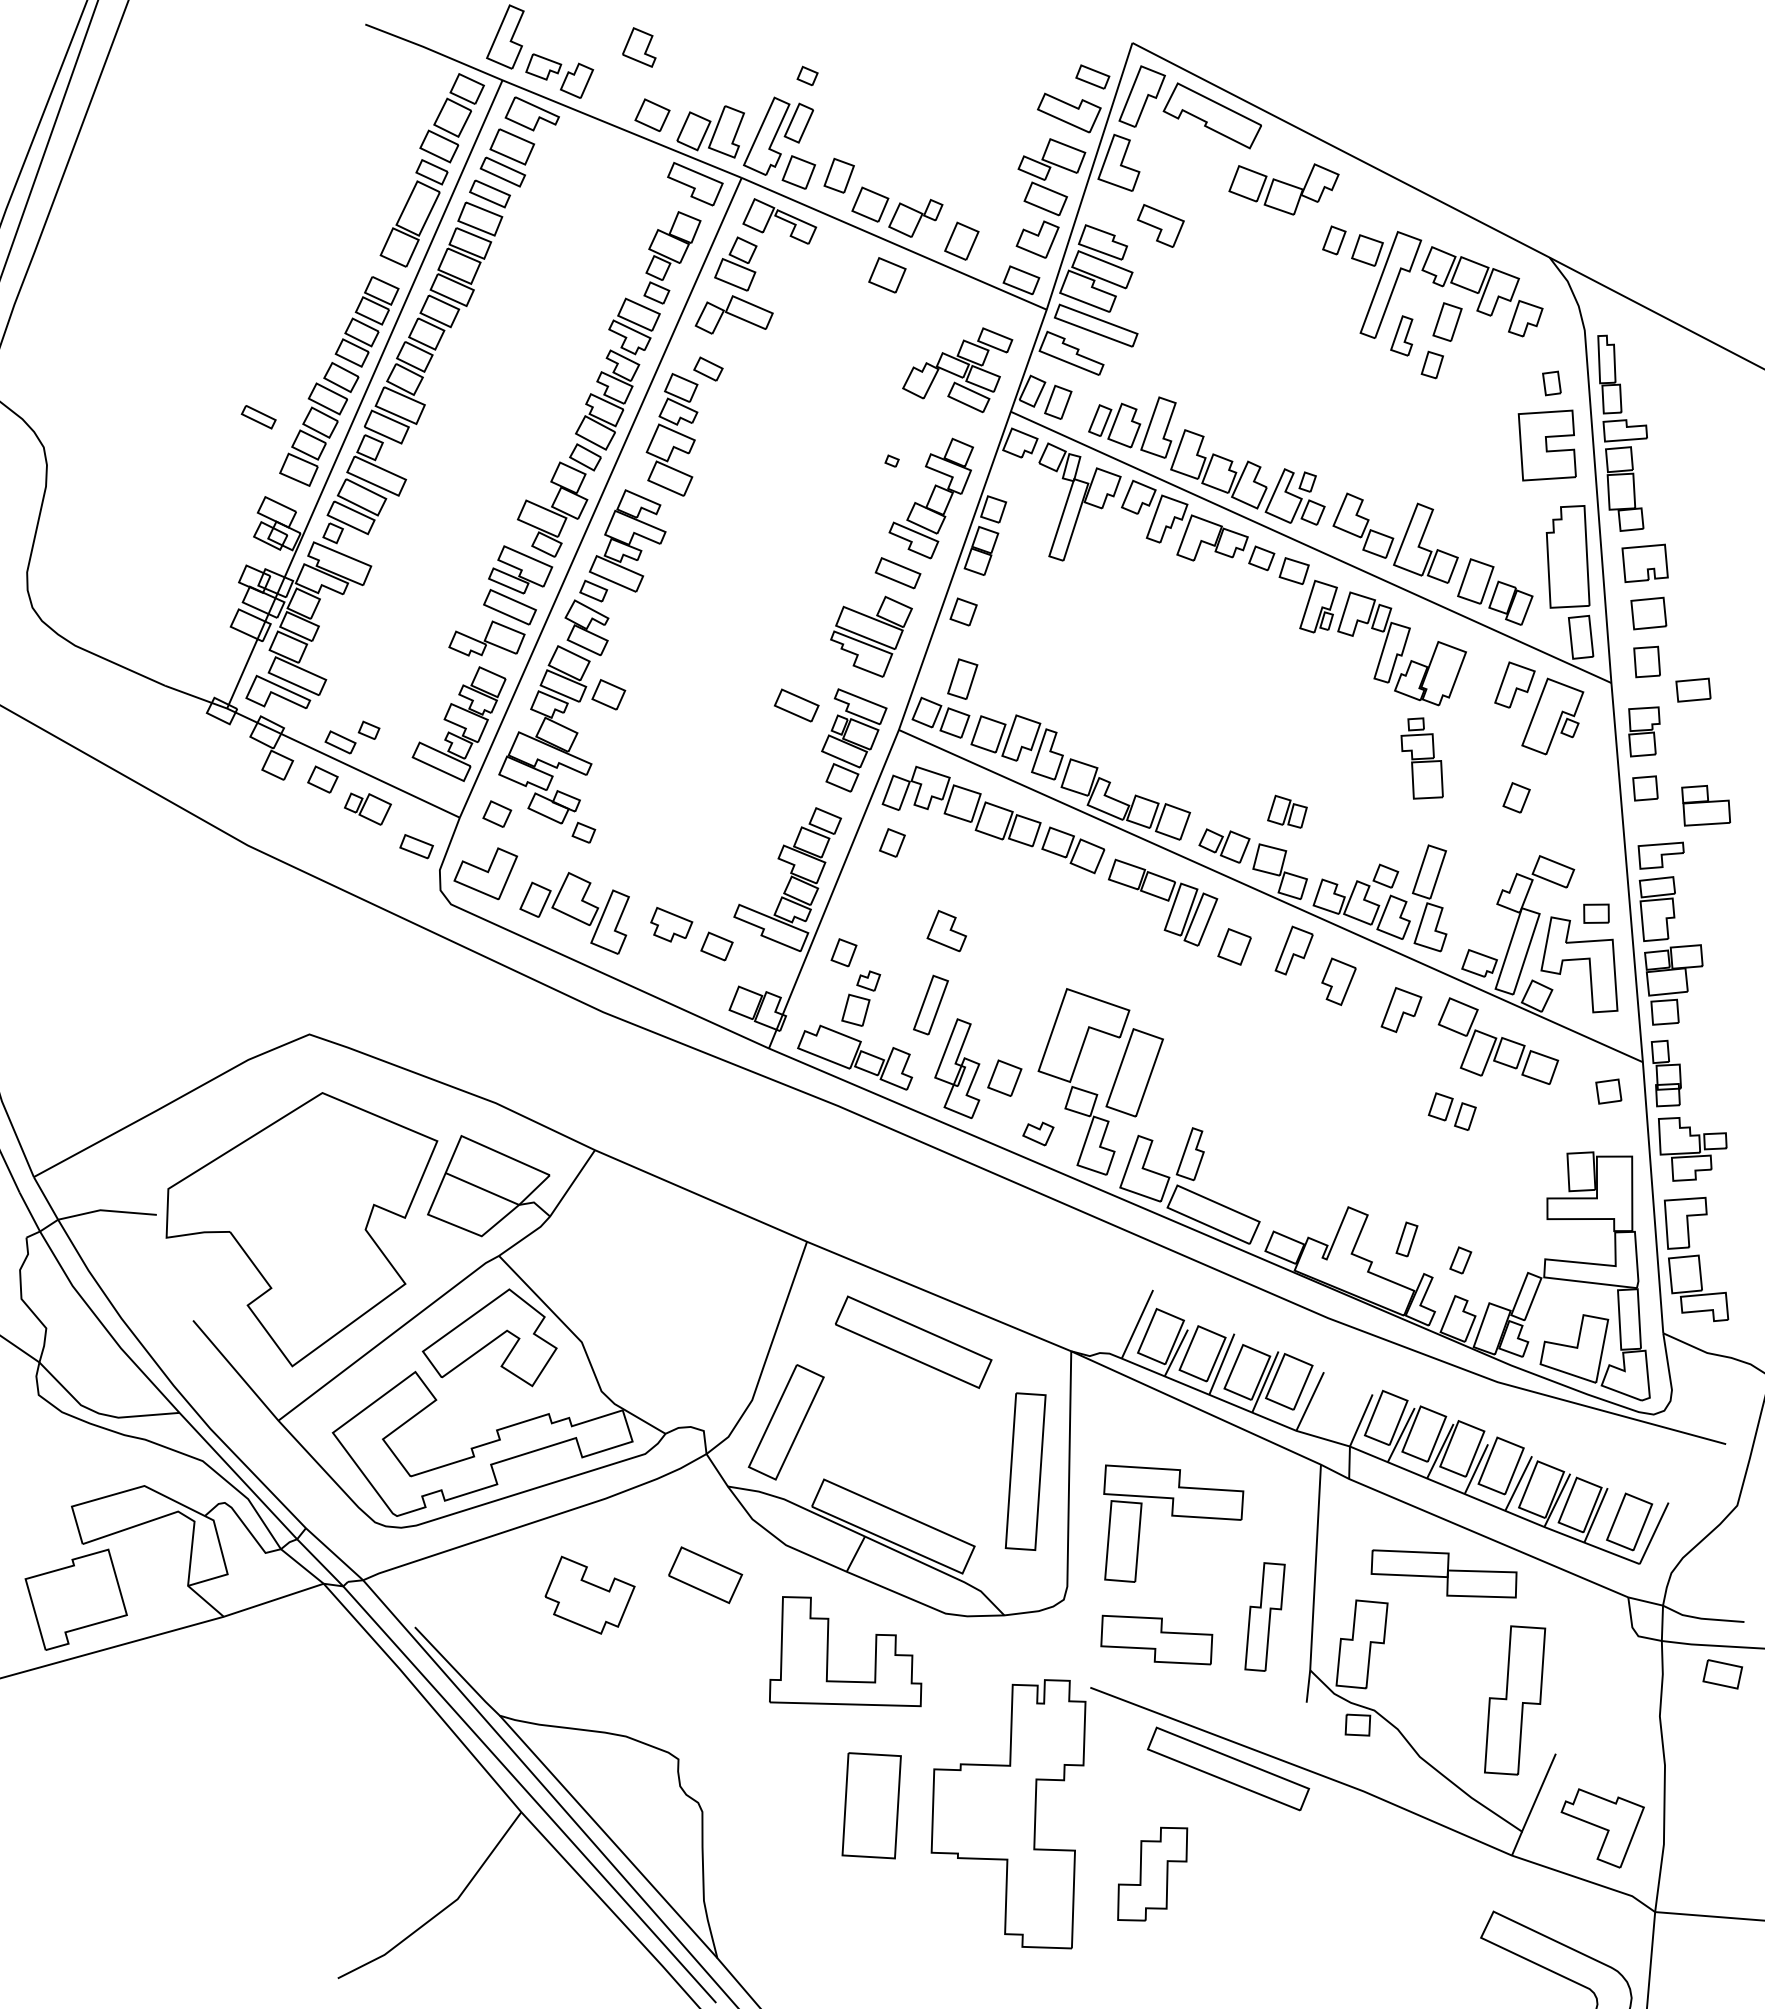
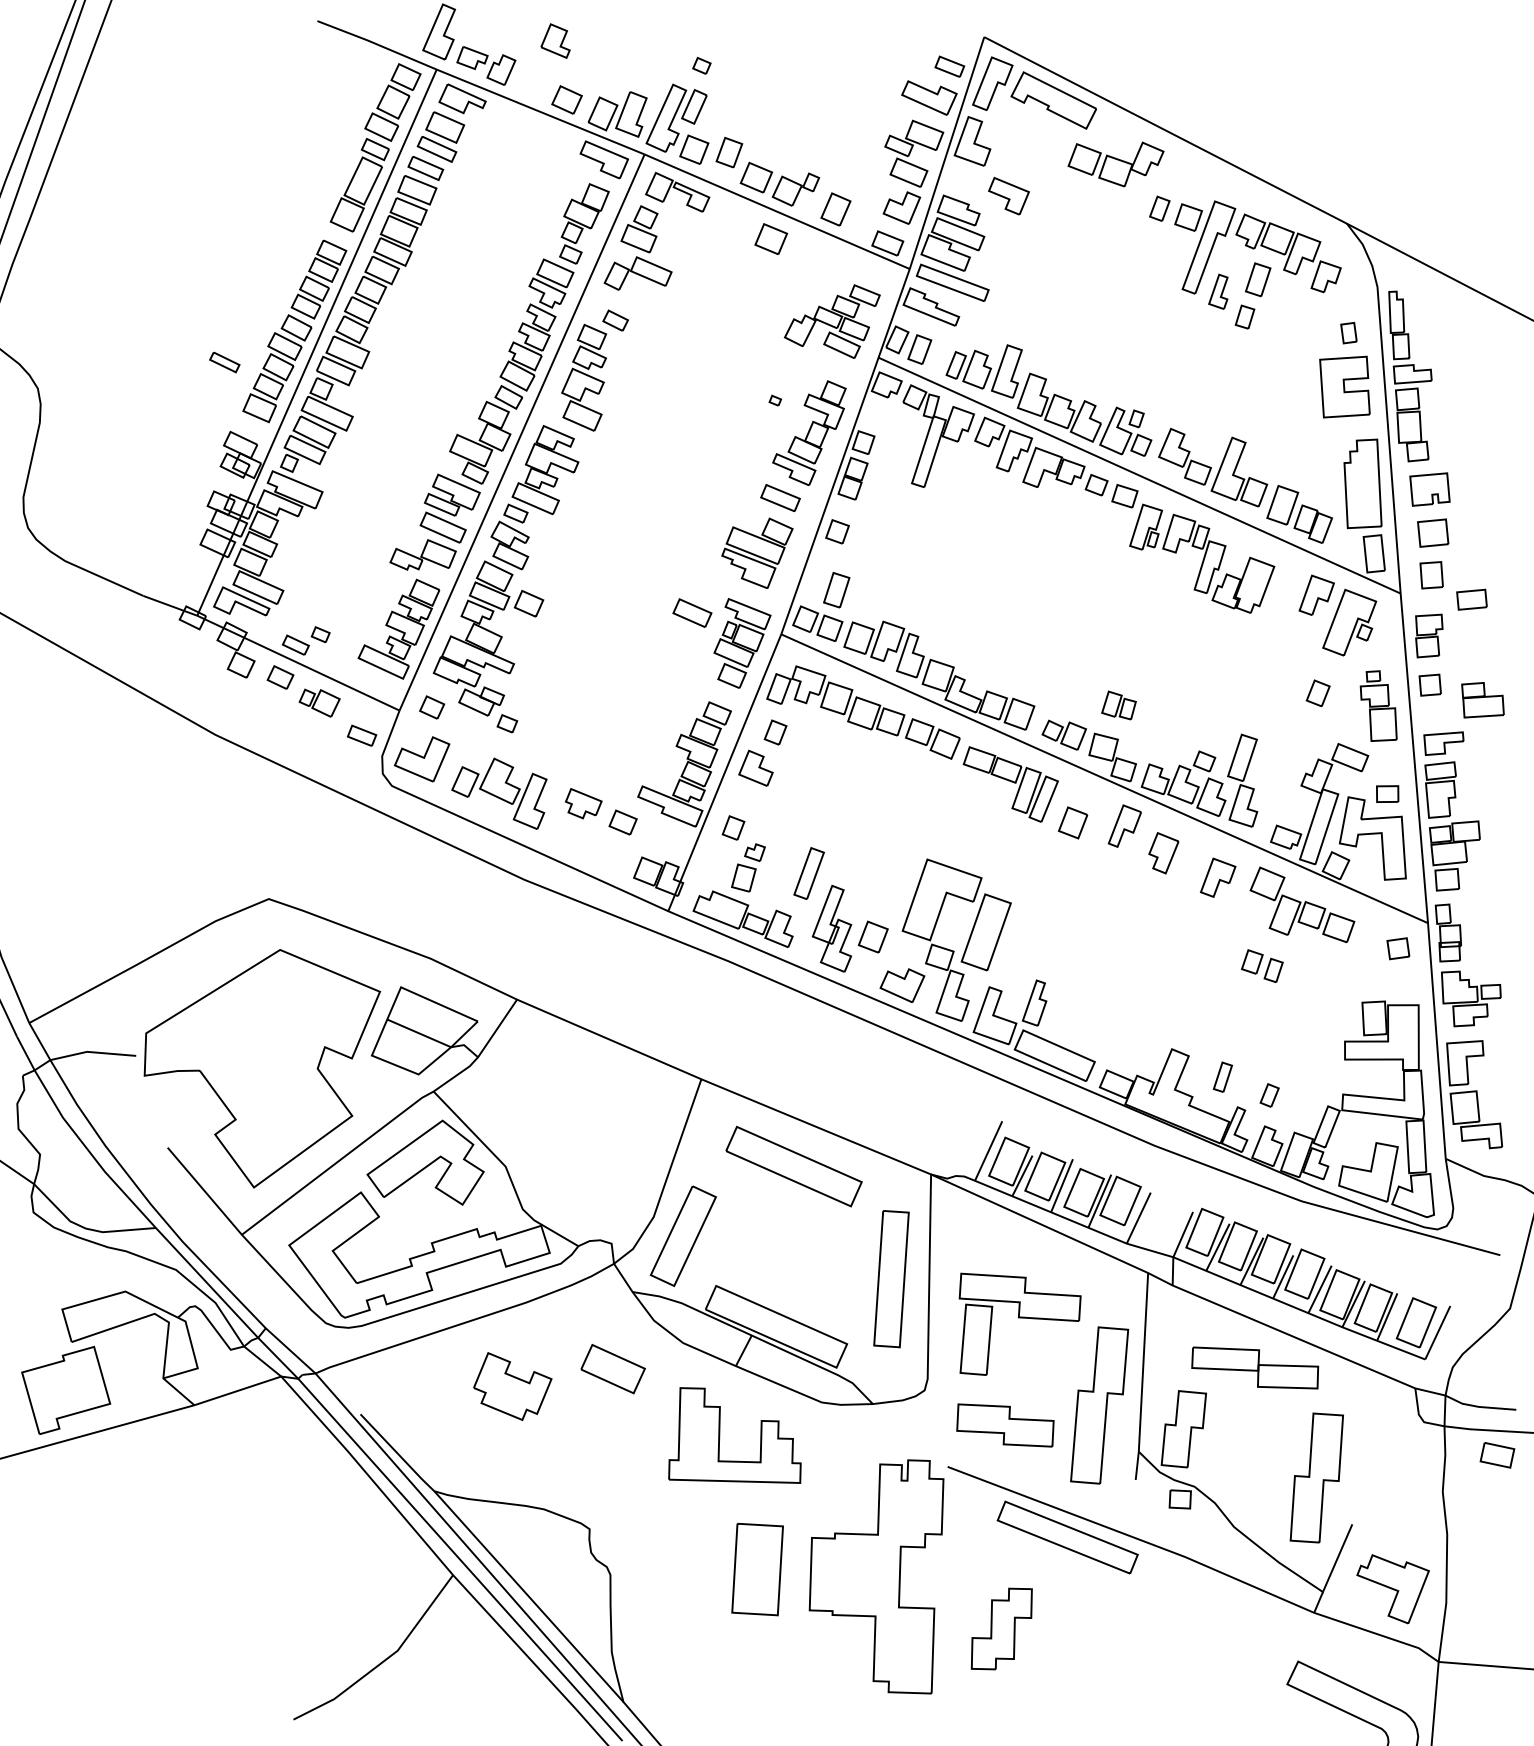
part: (1421, 758) -> (1378, 706), moved
part: (946, 930) -> (755, 767), moved
part: (1038, 1133) -> (902, 985), size x1.67
part: (1264, 1616) -> (1099, 1405), size x1.67

